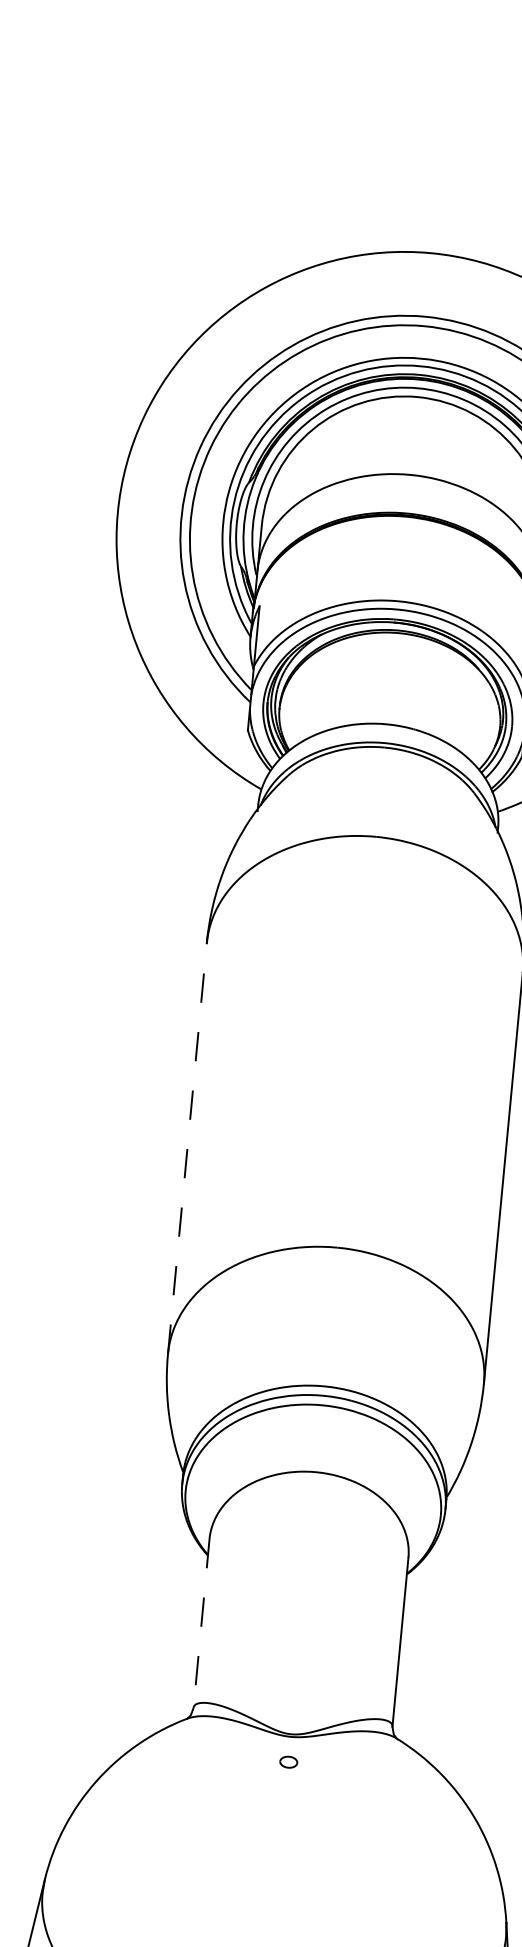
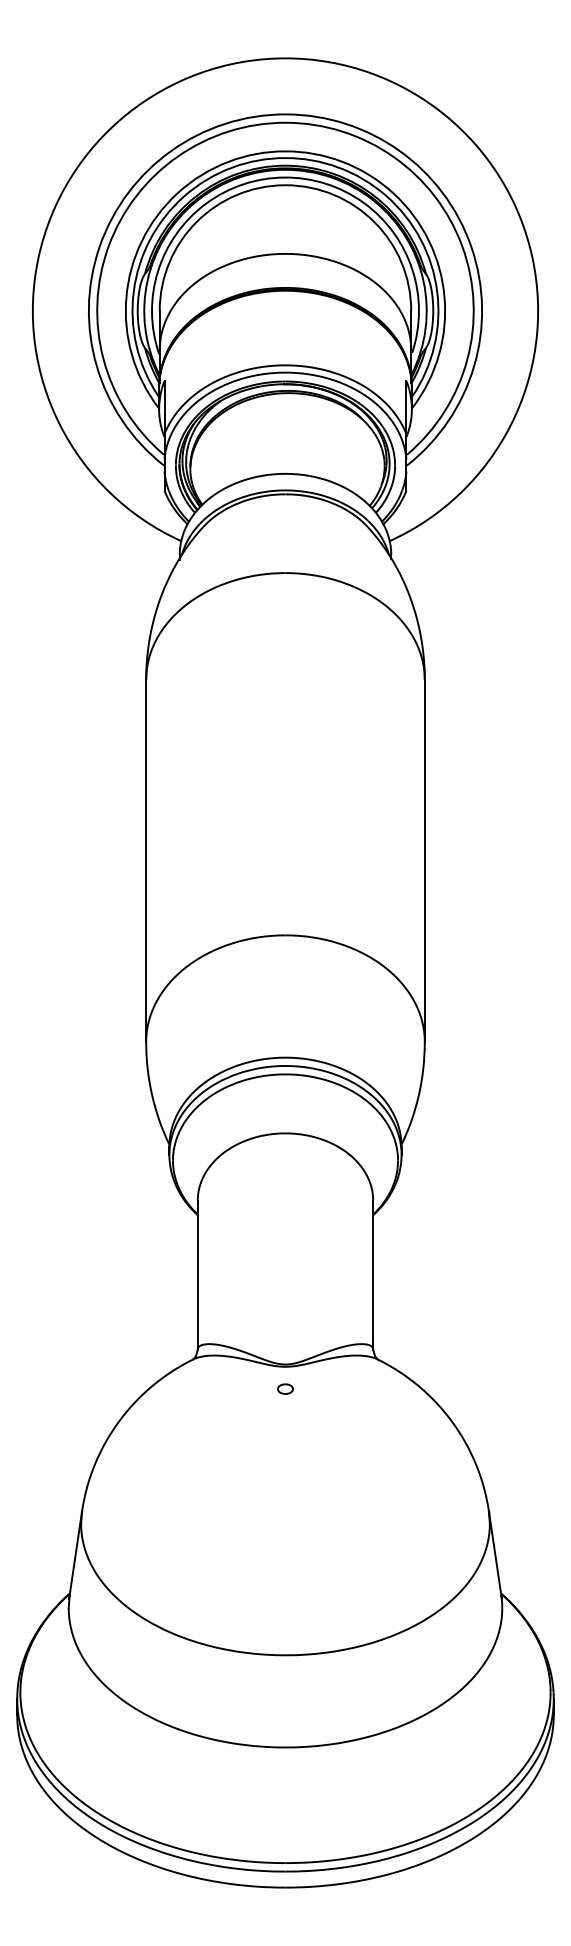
line: (187, 1147) -> (146, 860), dashed -> solid
line: (201, 1623) -> (197, 1275), dashed -> solid

